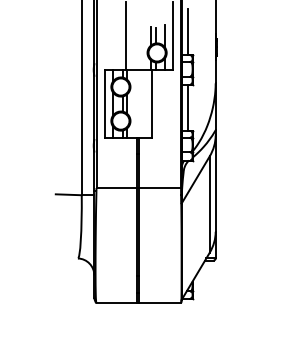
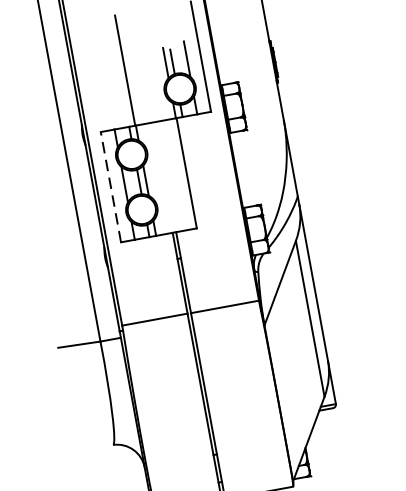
line: (187, 31) -> (222, 45), removed
line: (104, 103) -> (110, 186), solid -> dashed
line: (187, 107) -> (245, 168), removed

